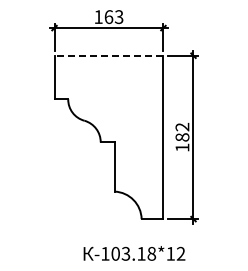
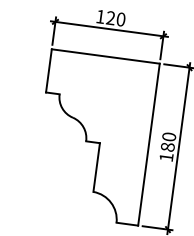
text: (113, 17) -> (115, 19), 163 -> 120
line: (108, 55) -> (105, 56), dashed -> solid
text: (182, 126) -> (169, 136), 182 -> 180

